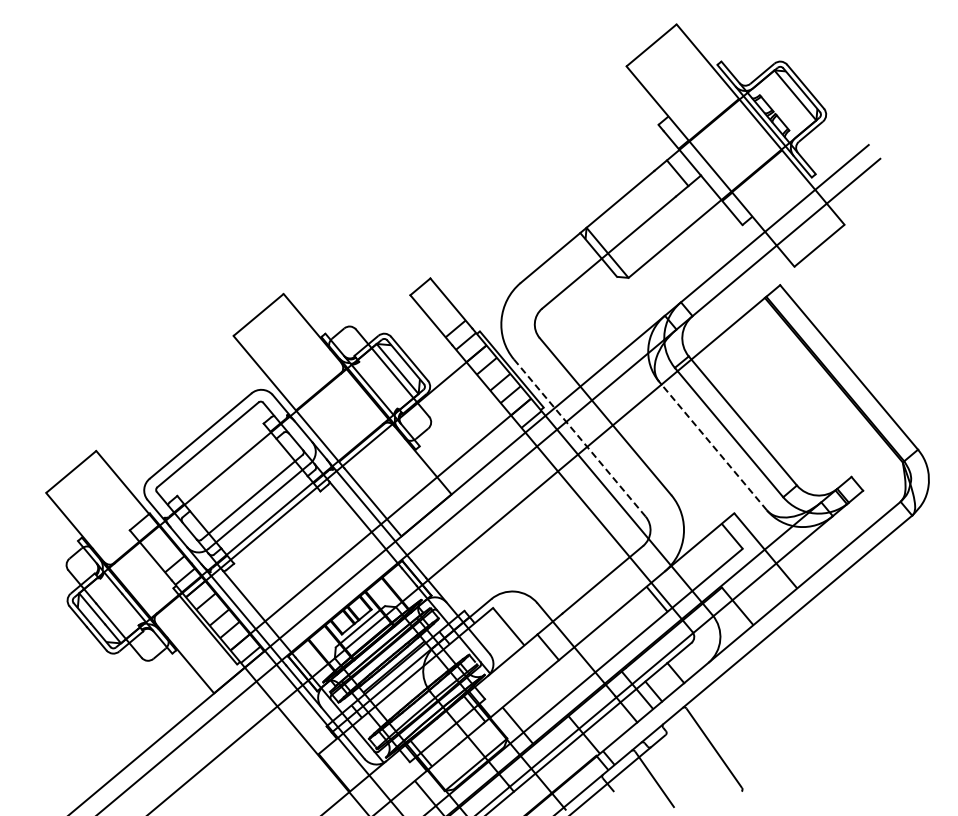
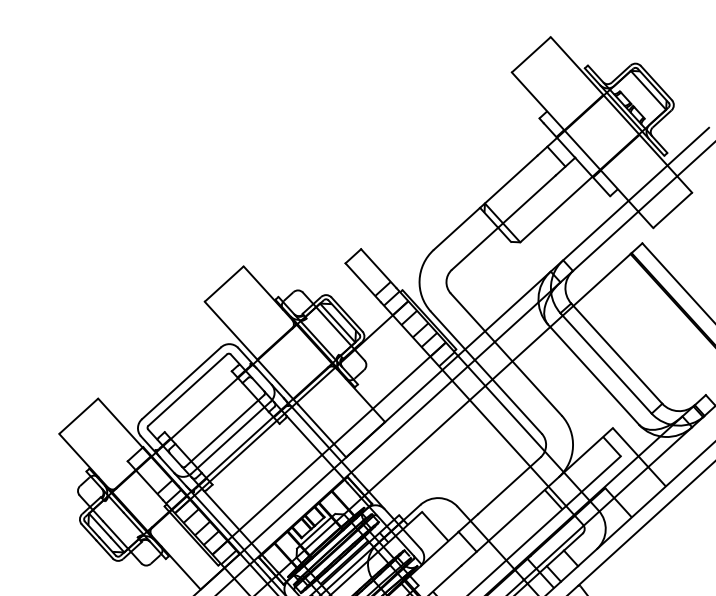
line: (579, 437) -> (486, 372), dashed -> solid
line: (713, 447) -> (594, 375), dashed -> solid

